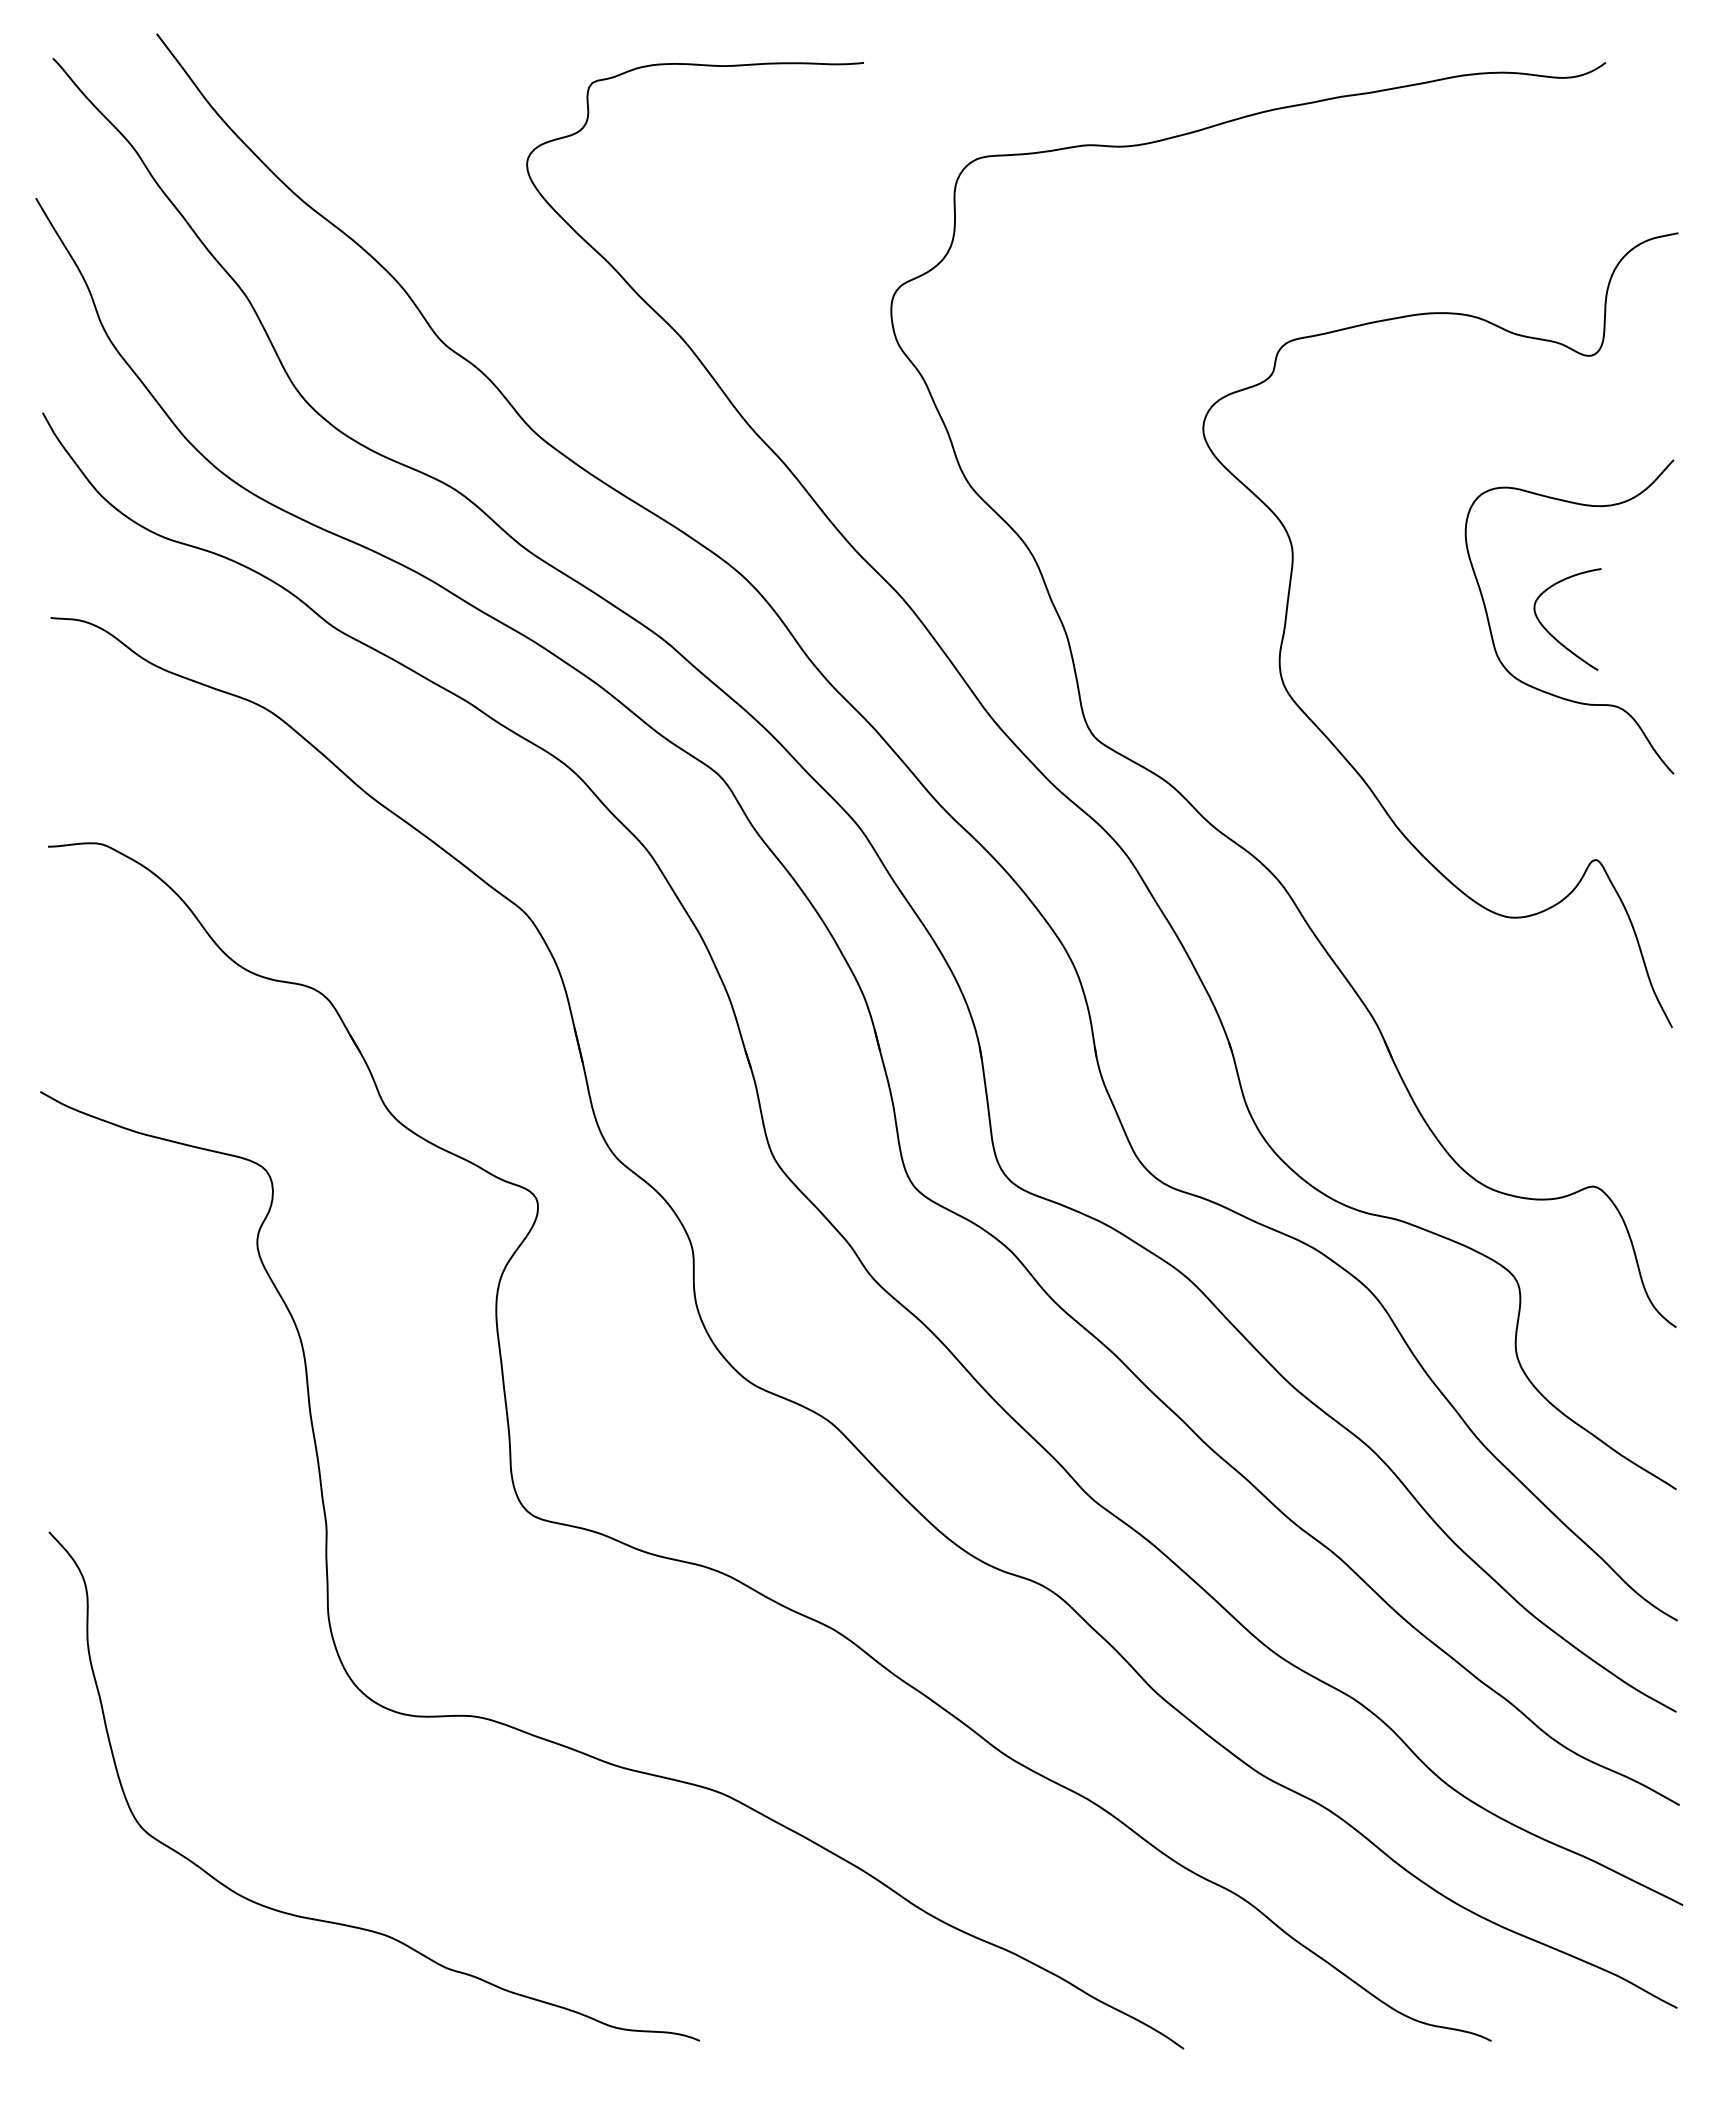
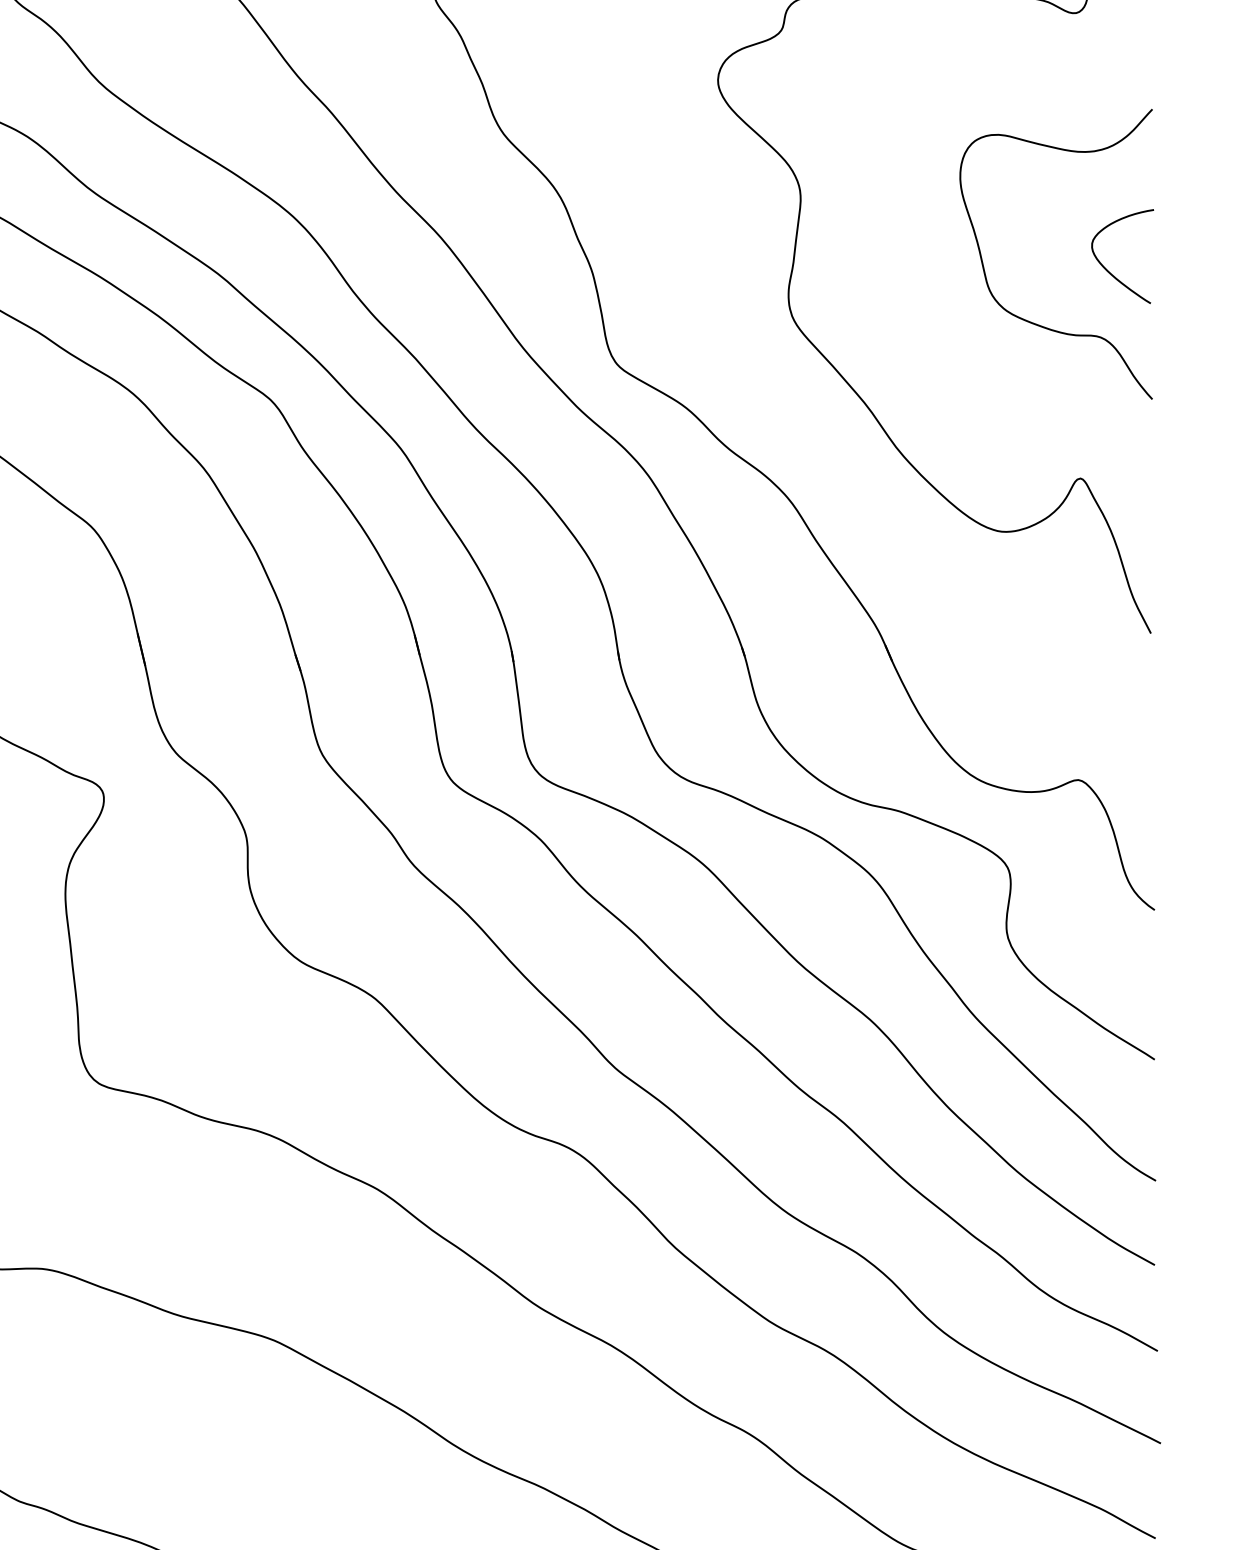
curve: (1552, 634) -> (1108, 270), moved

